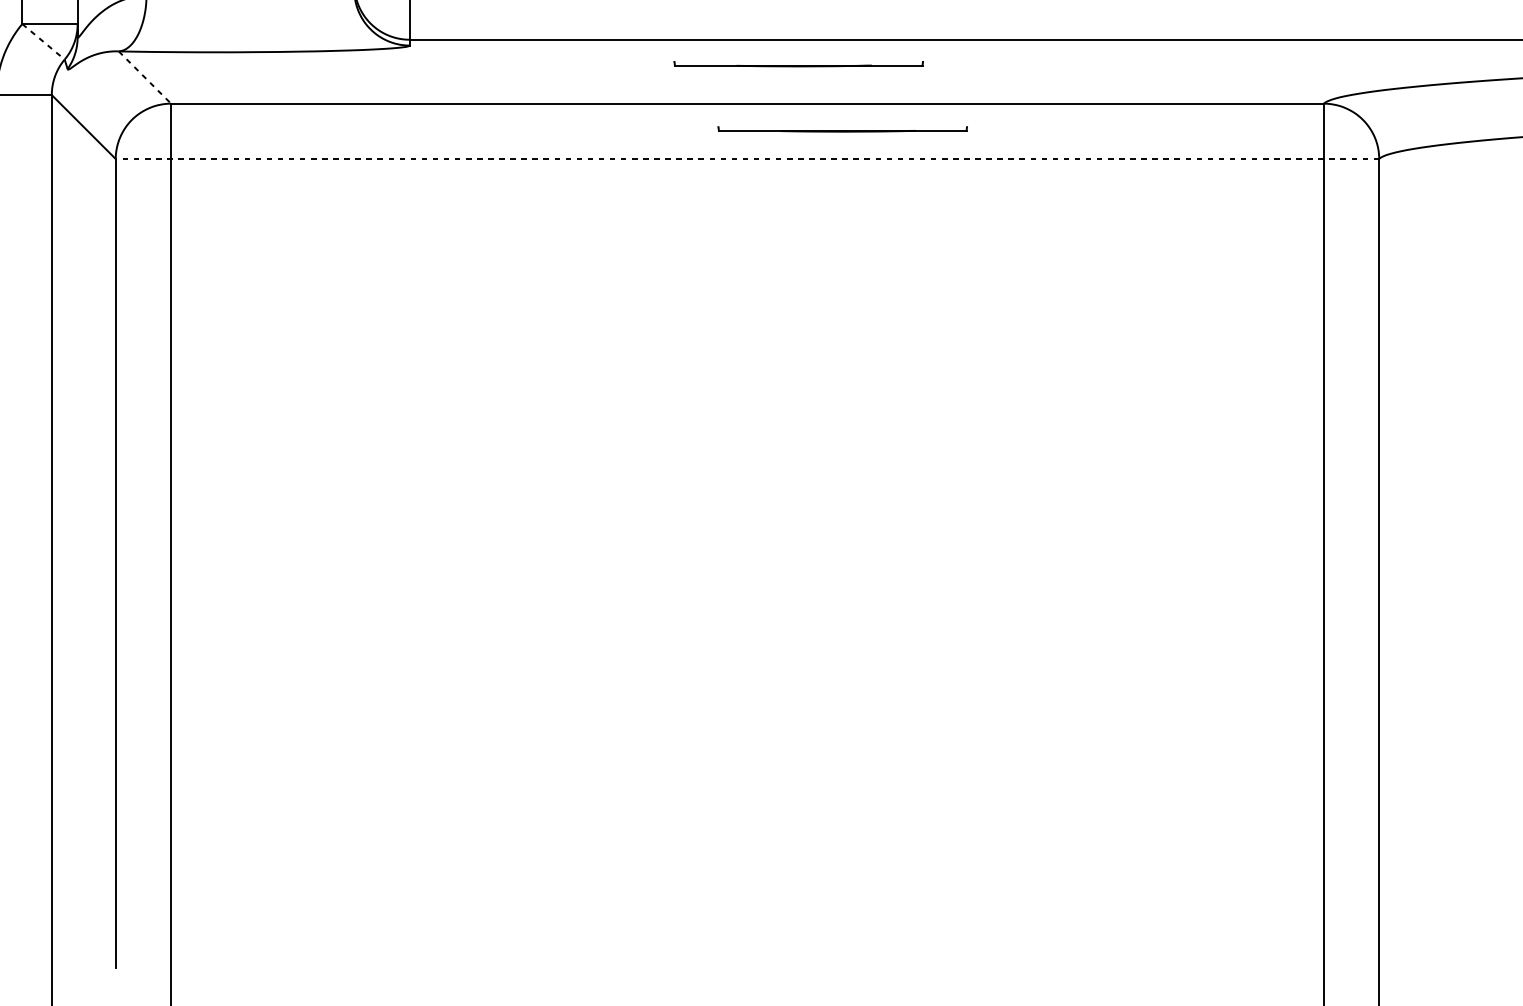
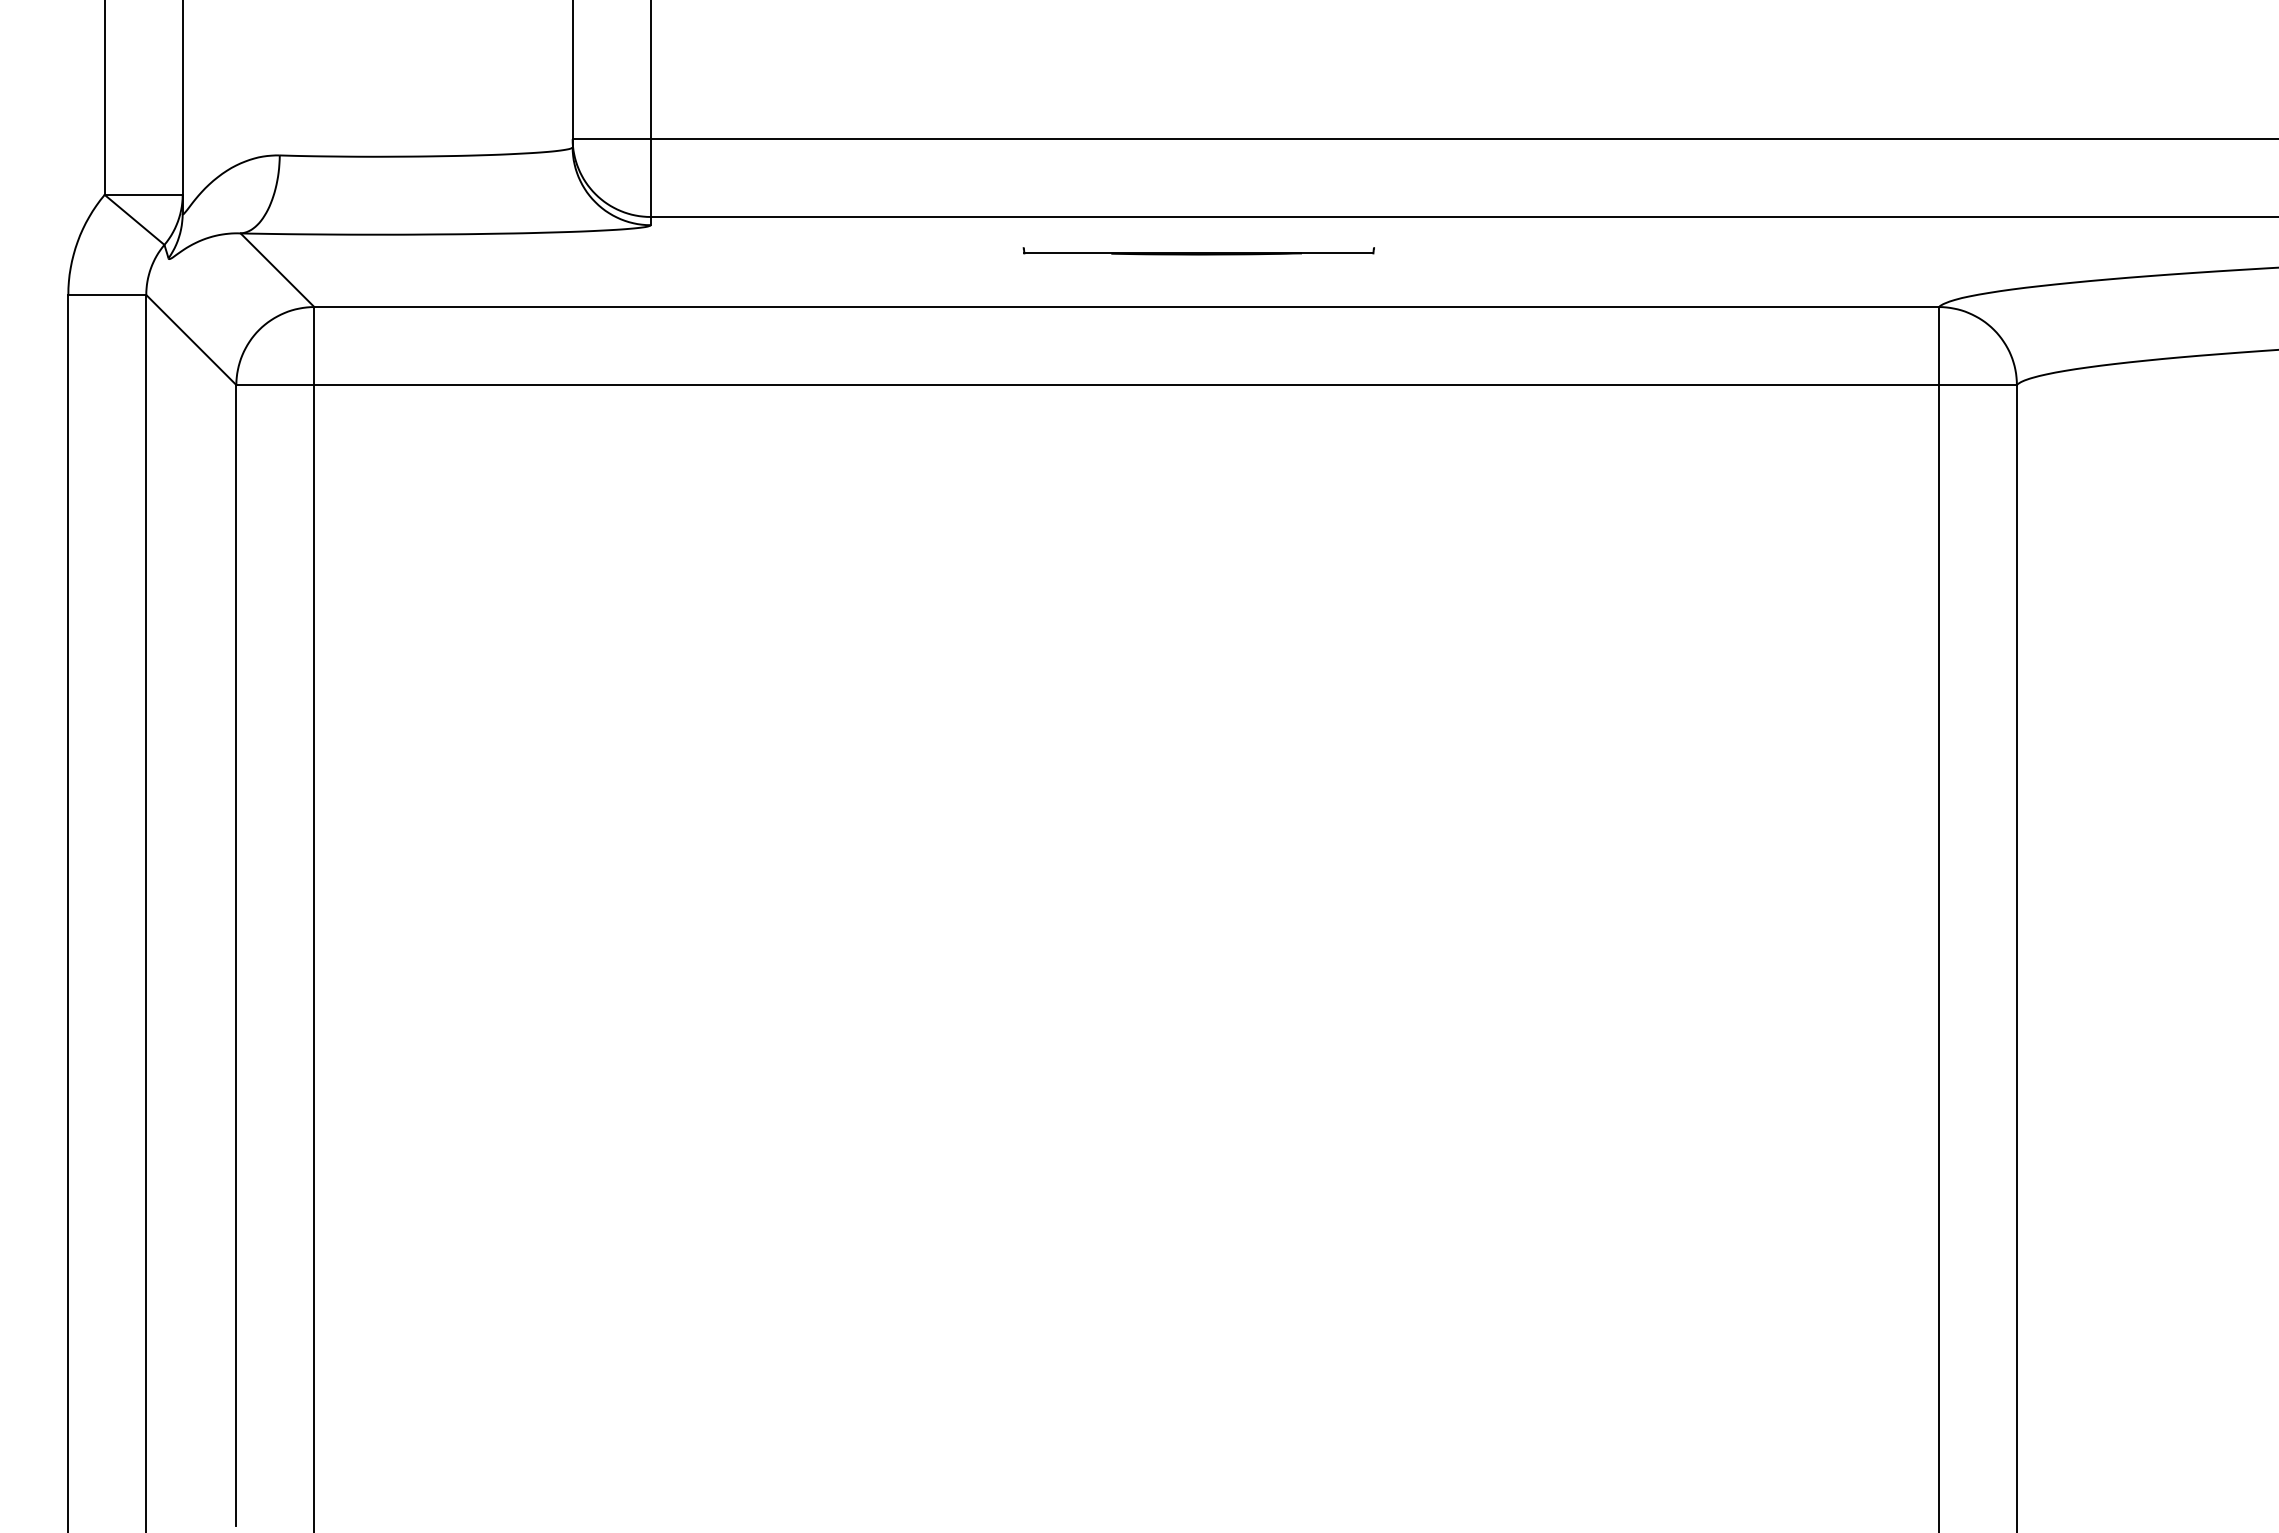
line: (43, 41) -> (134, 219), dashed -> solid
line: (144, 77) -> (277, 270), dashed -> solid
part: (842, 129) -> (1260, 343), removed
line: (747, 159) -> (1126, 385), dashed -> solid

